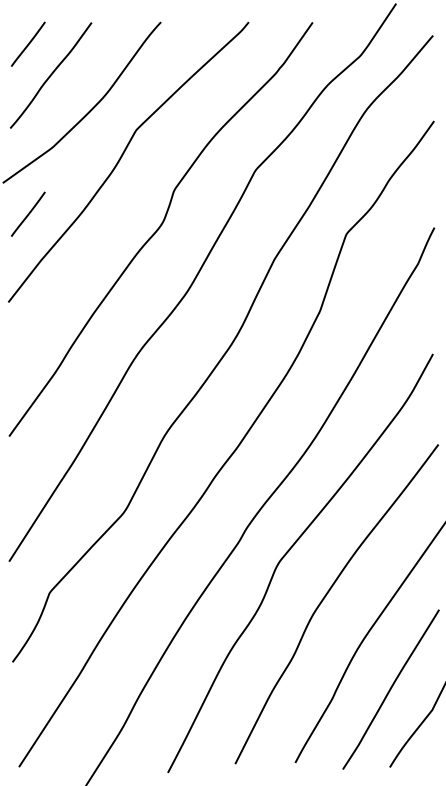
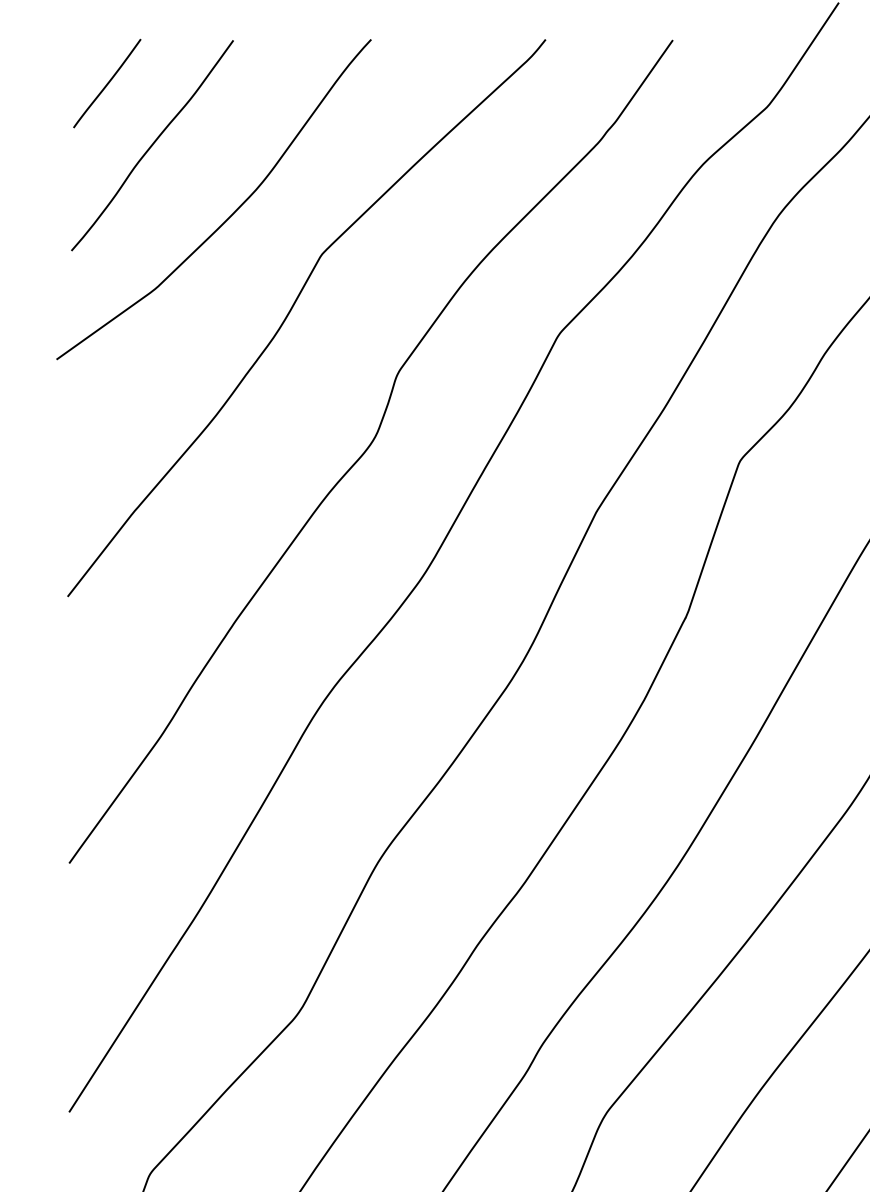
line: (28, 213) -> (107, 419), removed

